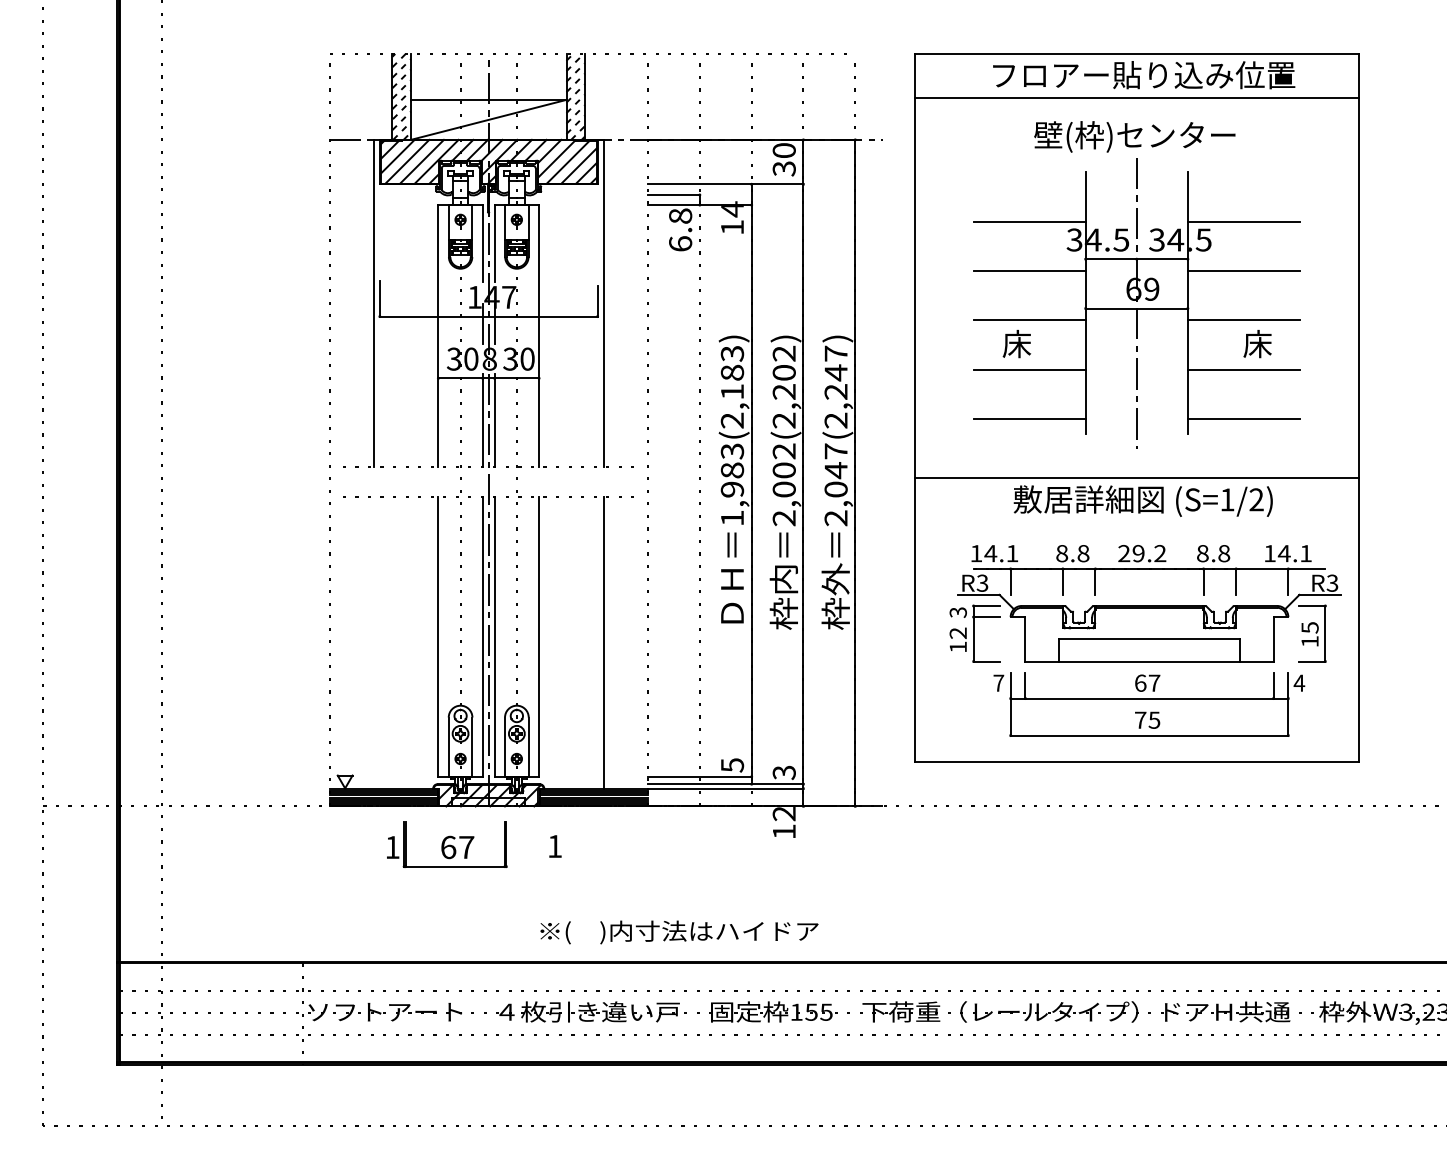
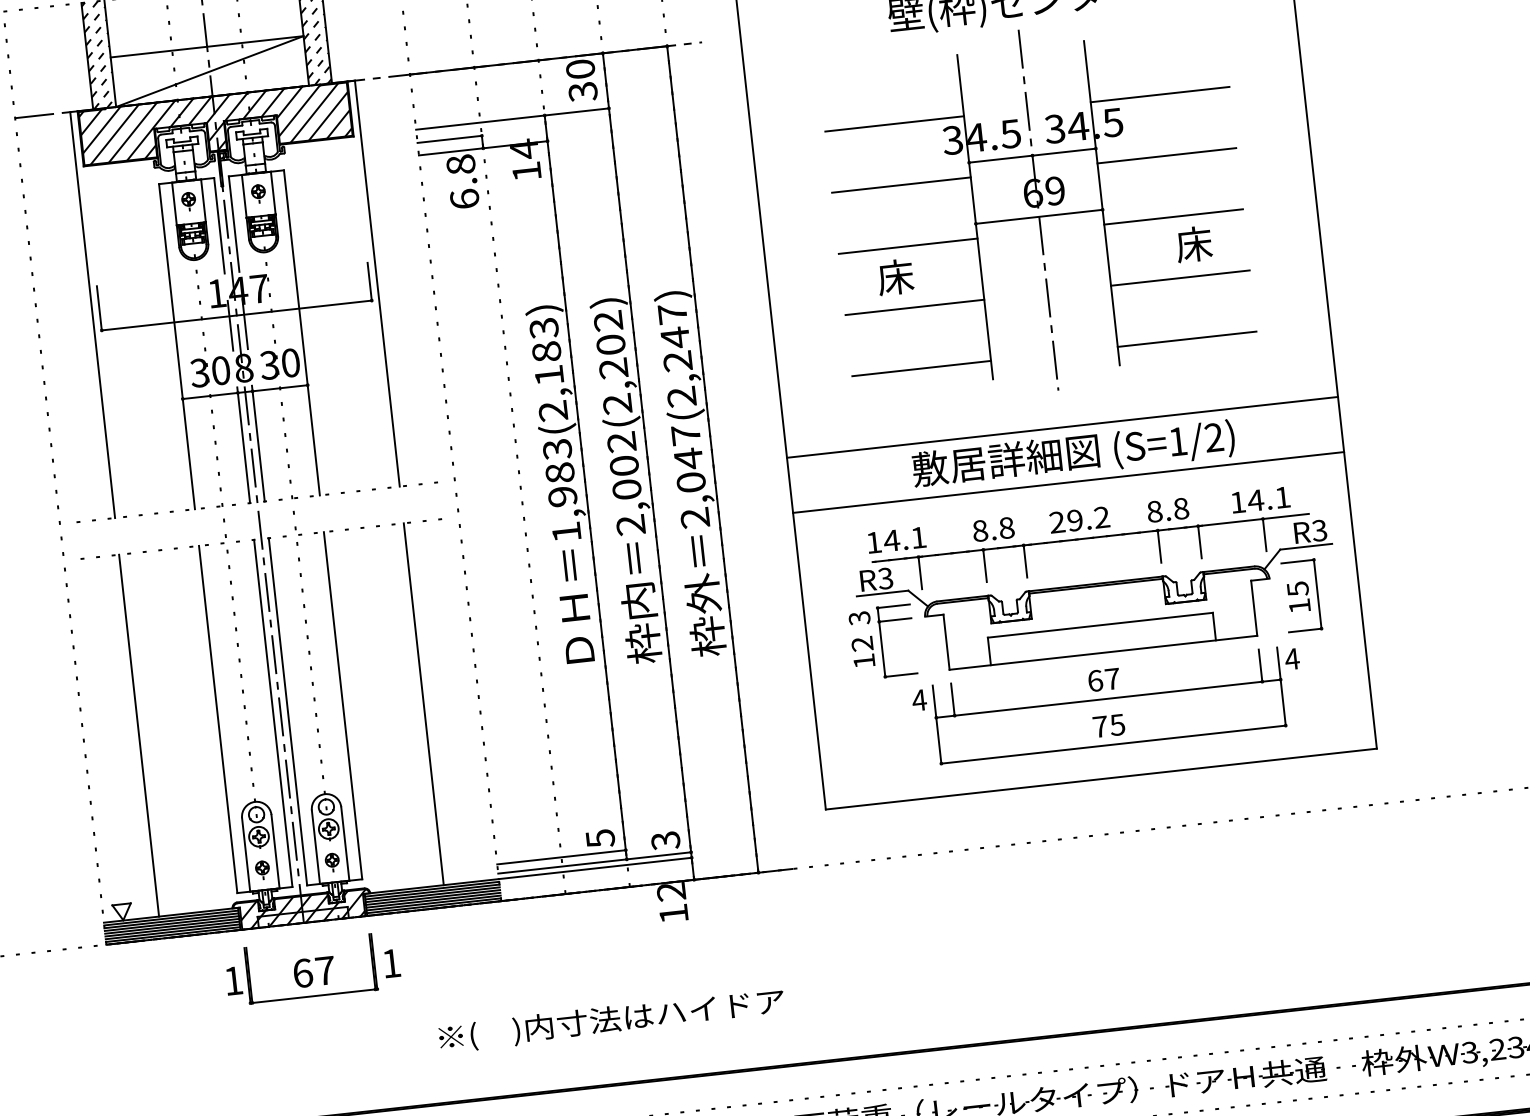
line: (1136, 522) -> (1068, 482), added
line: (373, 642) -> (138, 735), added
text: (998, 682) -> (919, 699), 7 -> 4
part: (447, 844) -> (301, 969), moved
text: (679, 932) -> (611, 1020), moved

